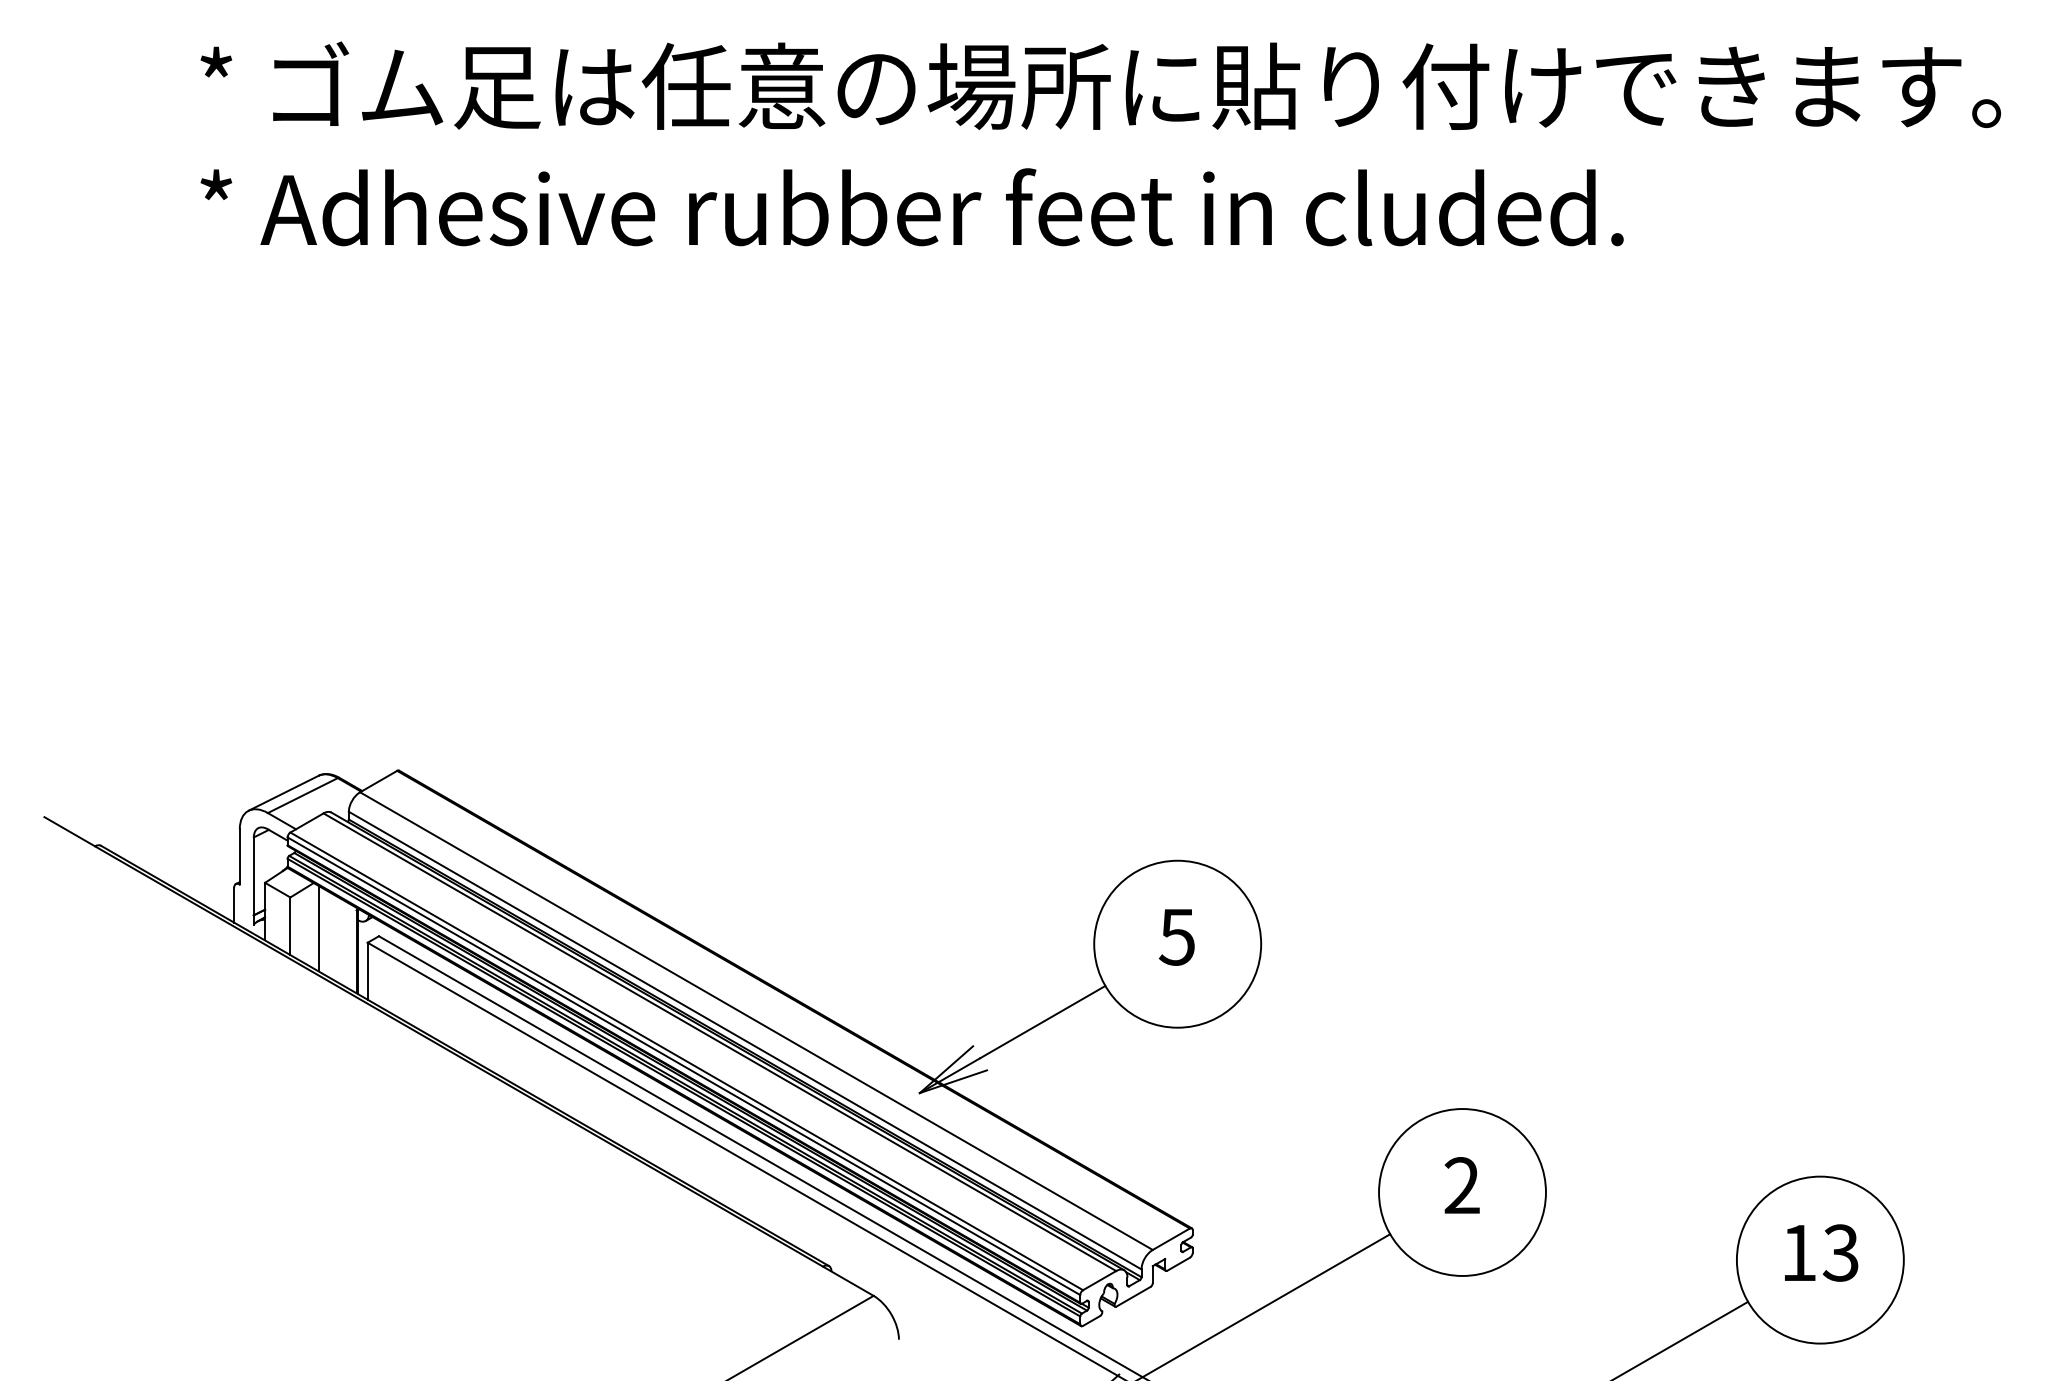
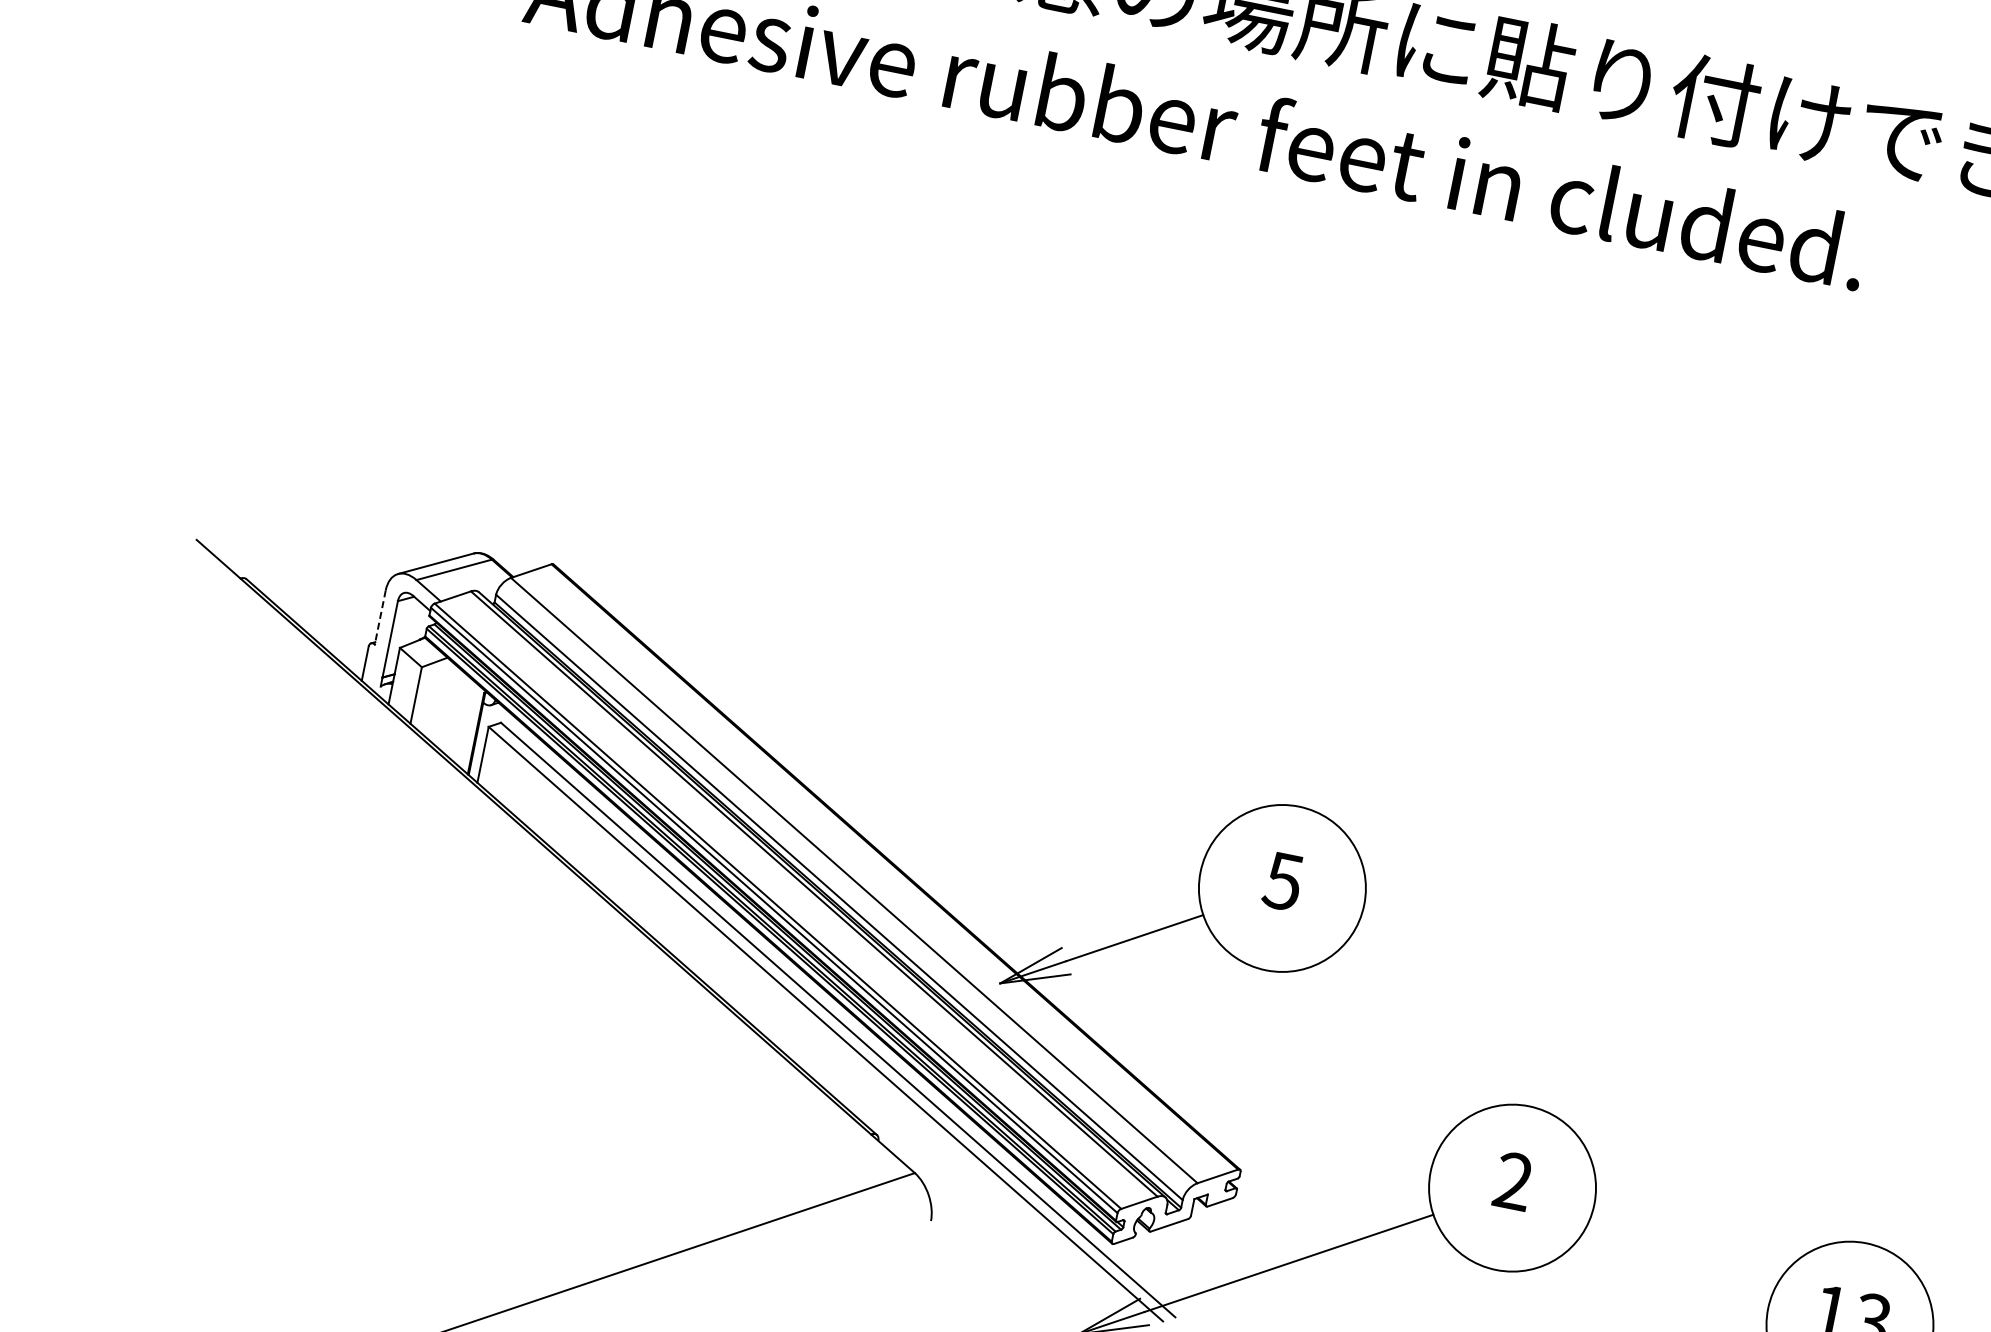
line: (239, 856) -> (380, 617), solid -> dashed
line: (318, 928) -> (443, 703), removed

